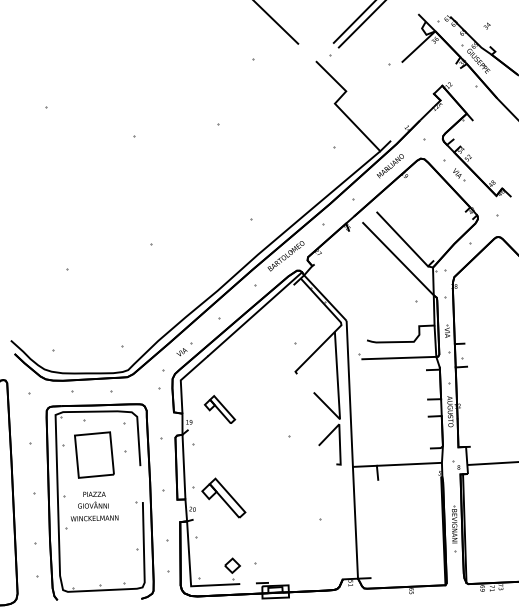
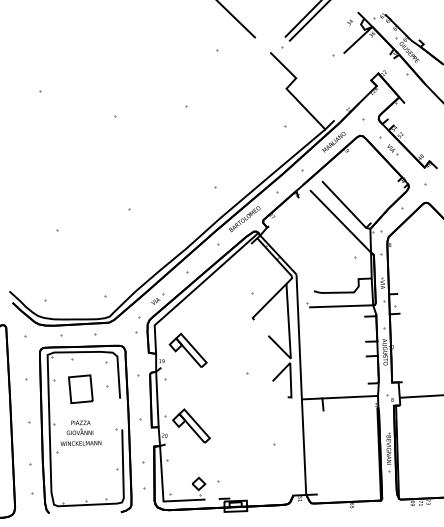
text: (486, 25) -> (349, 21), moved
part: (219, 409) -> (187, 350), size x1.43
part: (94, 454) -> (80, 388), size x0.71

